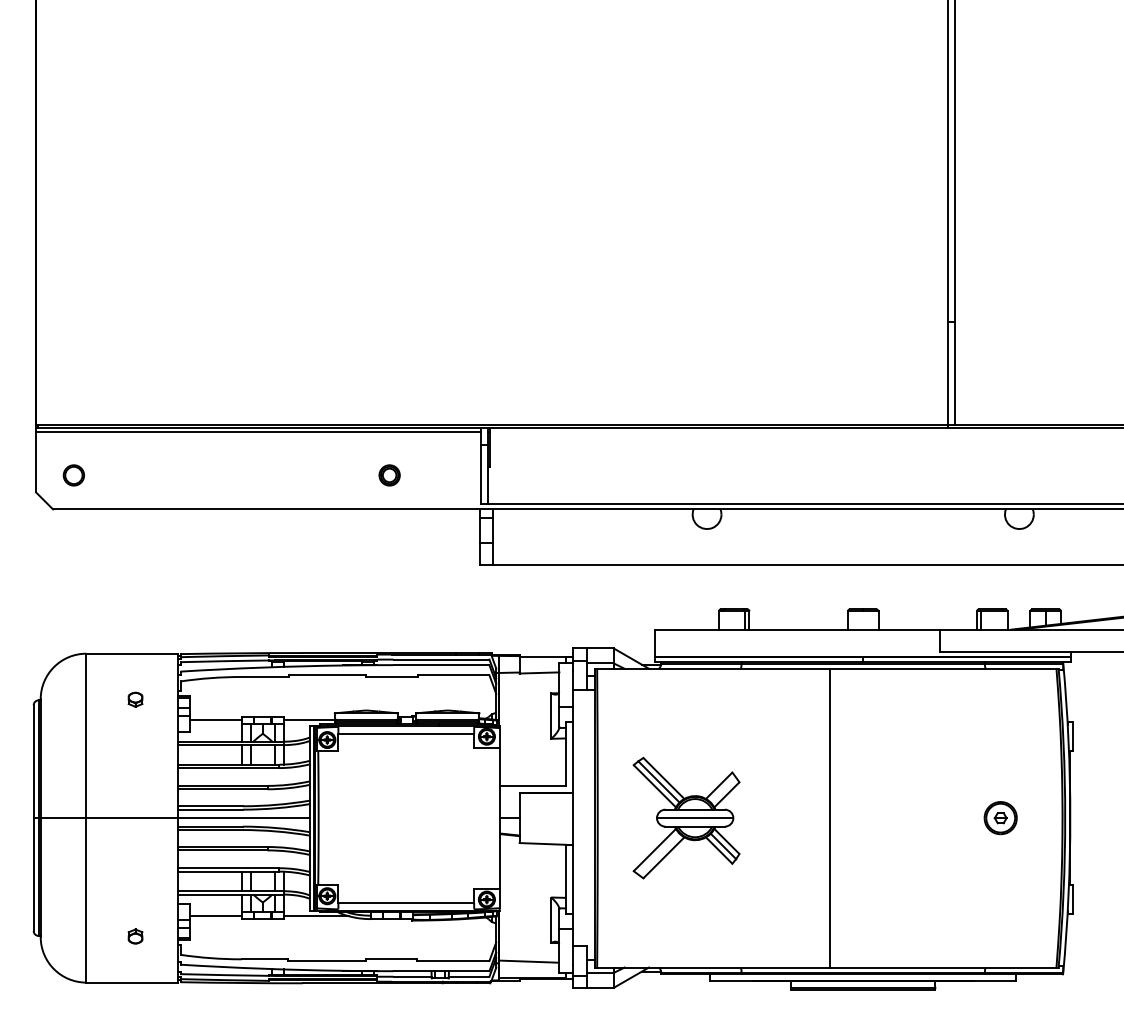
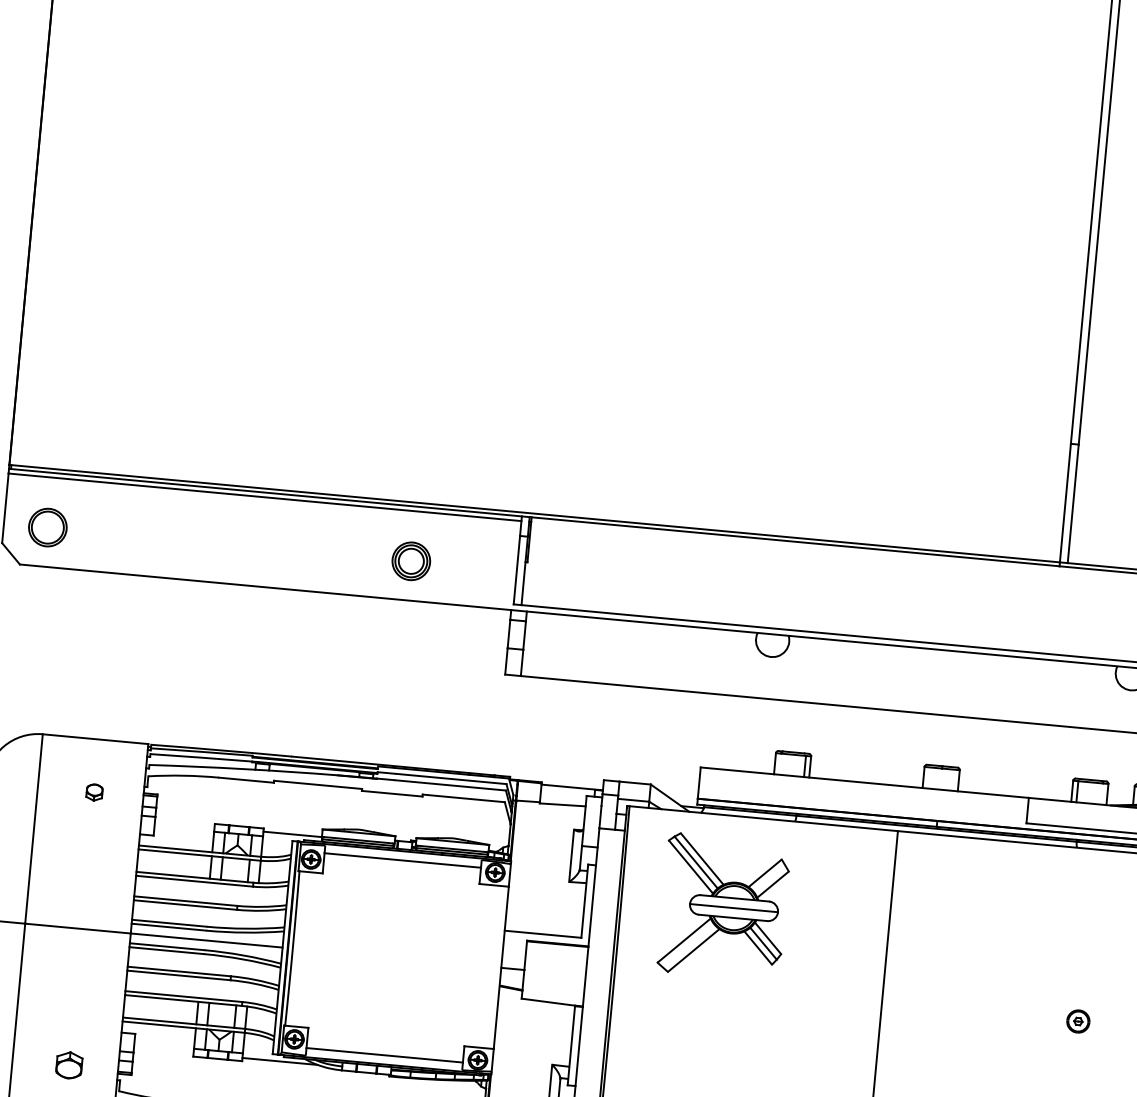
part: (73, 475) -> (47, 527), size x1.6
part: (389, 475) -> (411, 561), size x1.6
line: (215, 719) -> (184, 823), removed
part: (686, 817) -> (724, 906), moved
part: (1000, 818) -> (1078, 1021), size x0.6
line: (215, 916) -> (163, 1050), removed
part: (135, 936) -> (69, 1065), size x1.6

